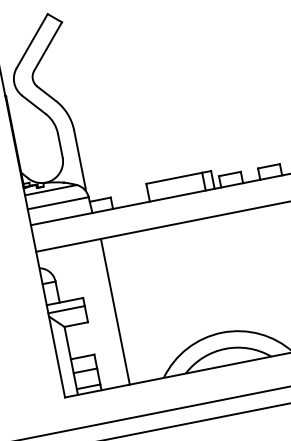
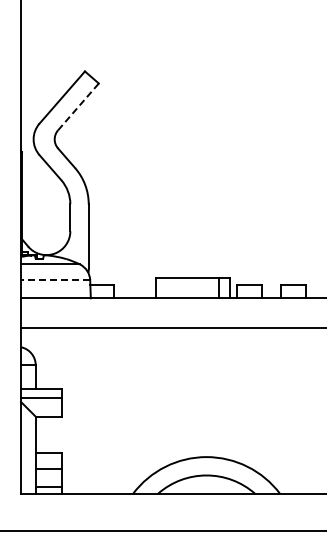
line: (48, 46) -> (78, 106), solid -> dashed
line: (58, 203) -> (55, 280), solid -> dashed
line: (115, 311) -> (94, 410), removed

